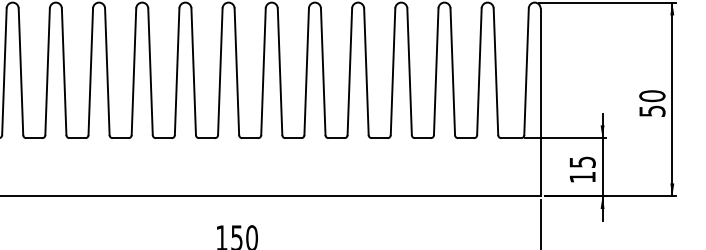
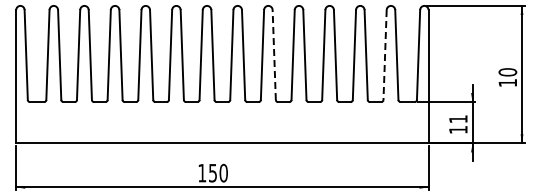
line: (323, 71) -> (274, 54), solid -> dashed
line: (479, 72) -> (385, 55), solid -> dashed
text: (651, 111) -> (507, 83), 50 -> 10
text: (582, 162) -> (458, 119), 15 -> 11

